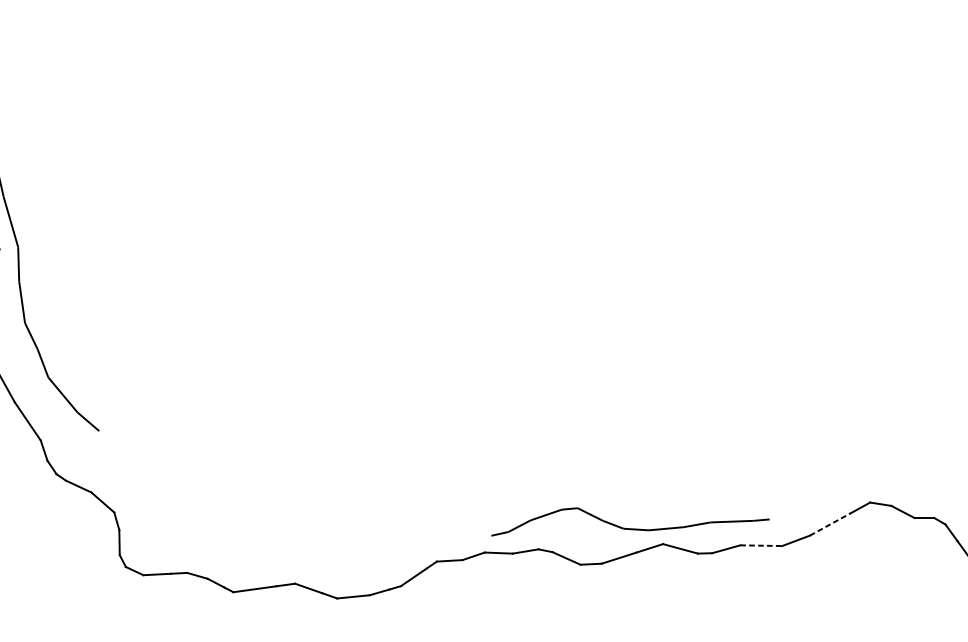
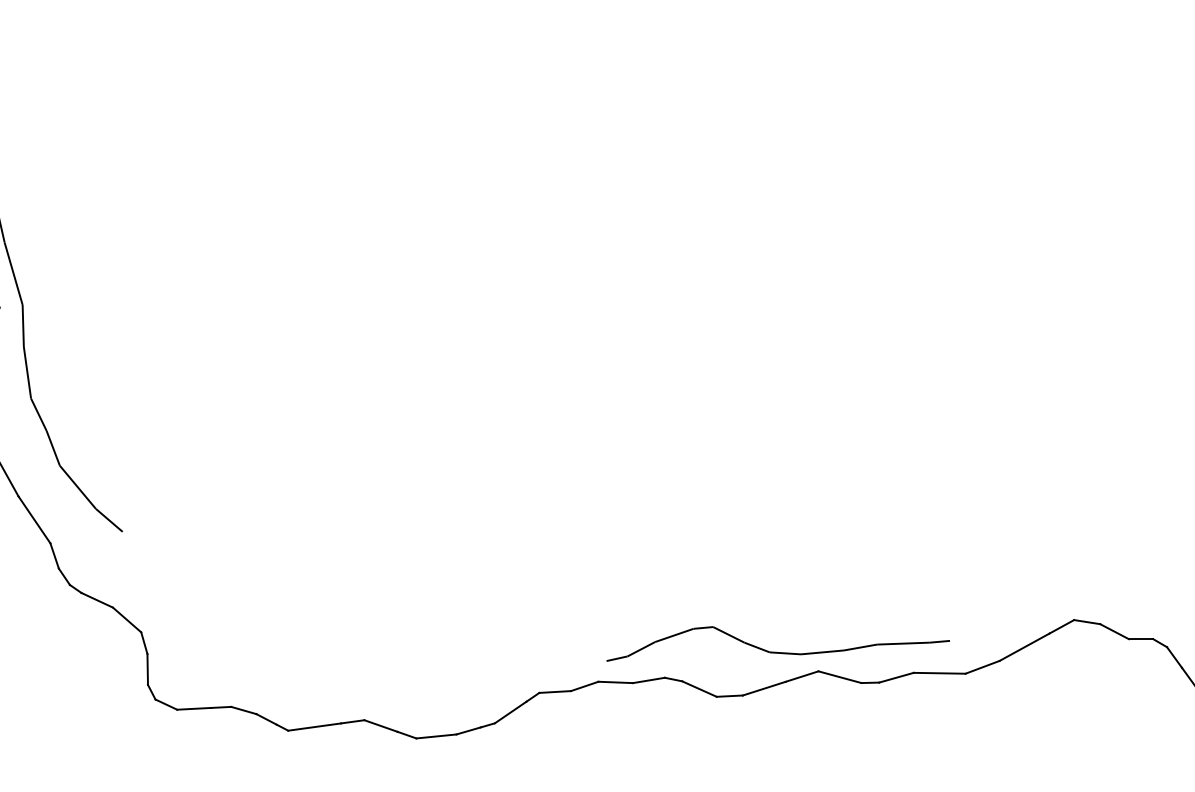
line: (829, 524) -> (1024, 647), dashed -> solid
line: (761, 545) -> (939, 673), dashed -> solid

